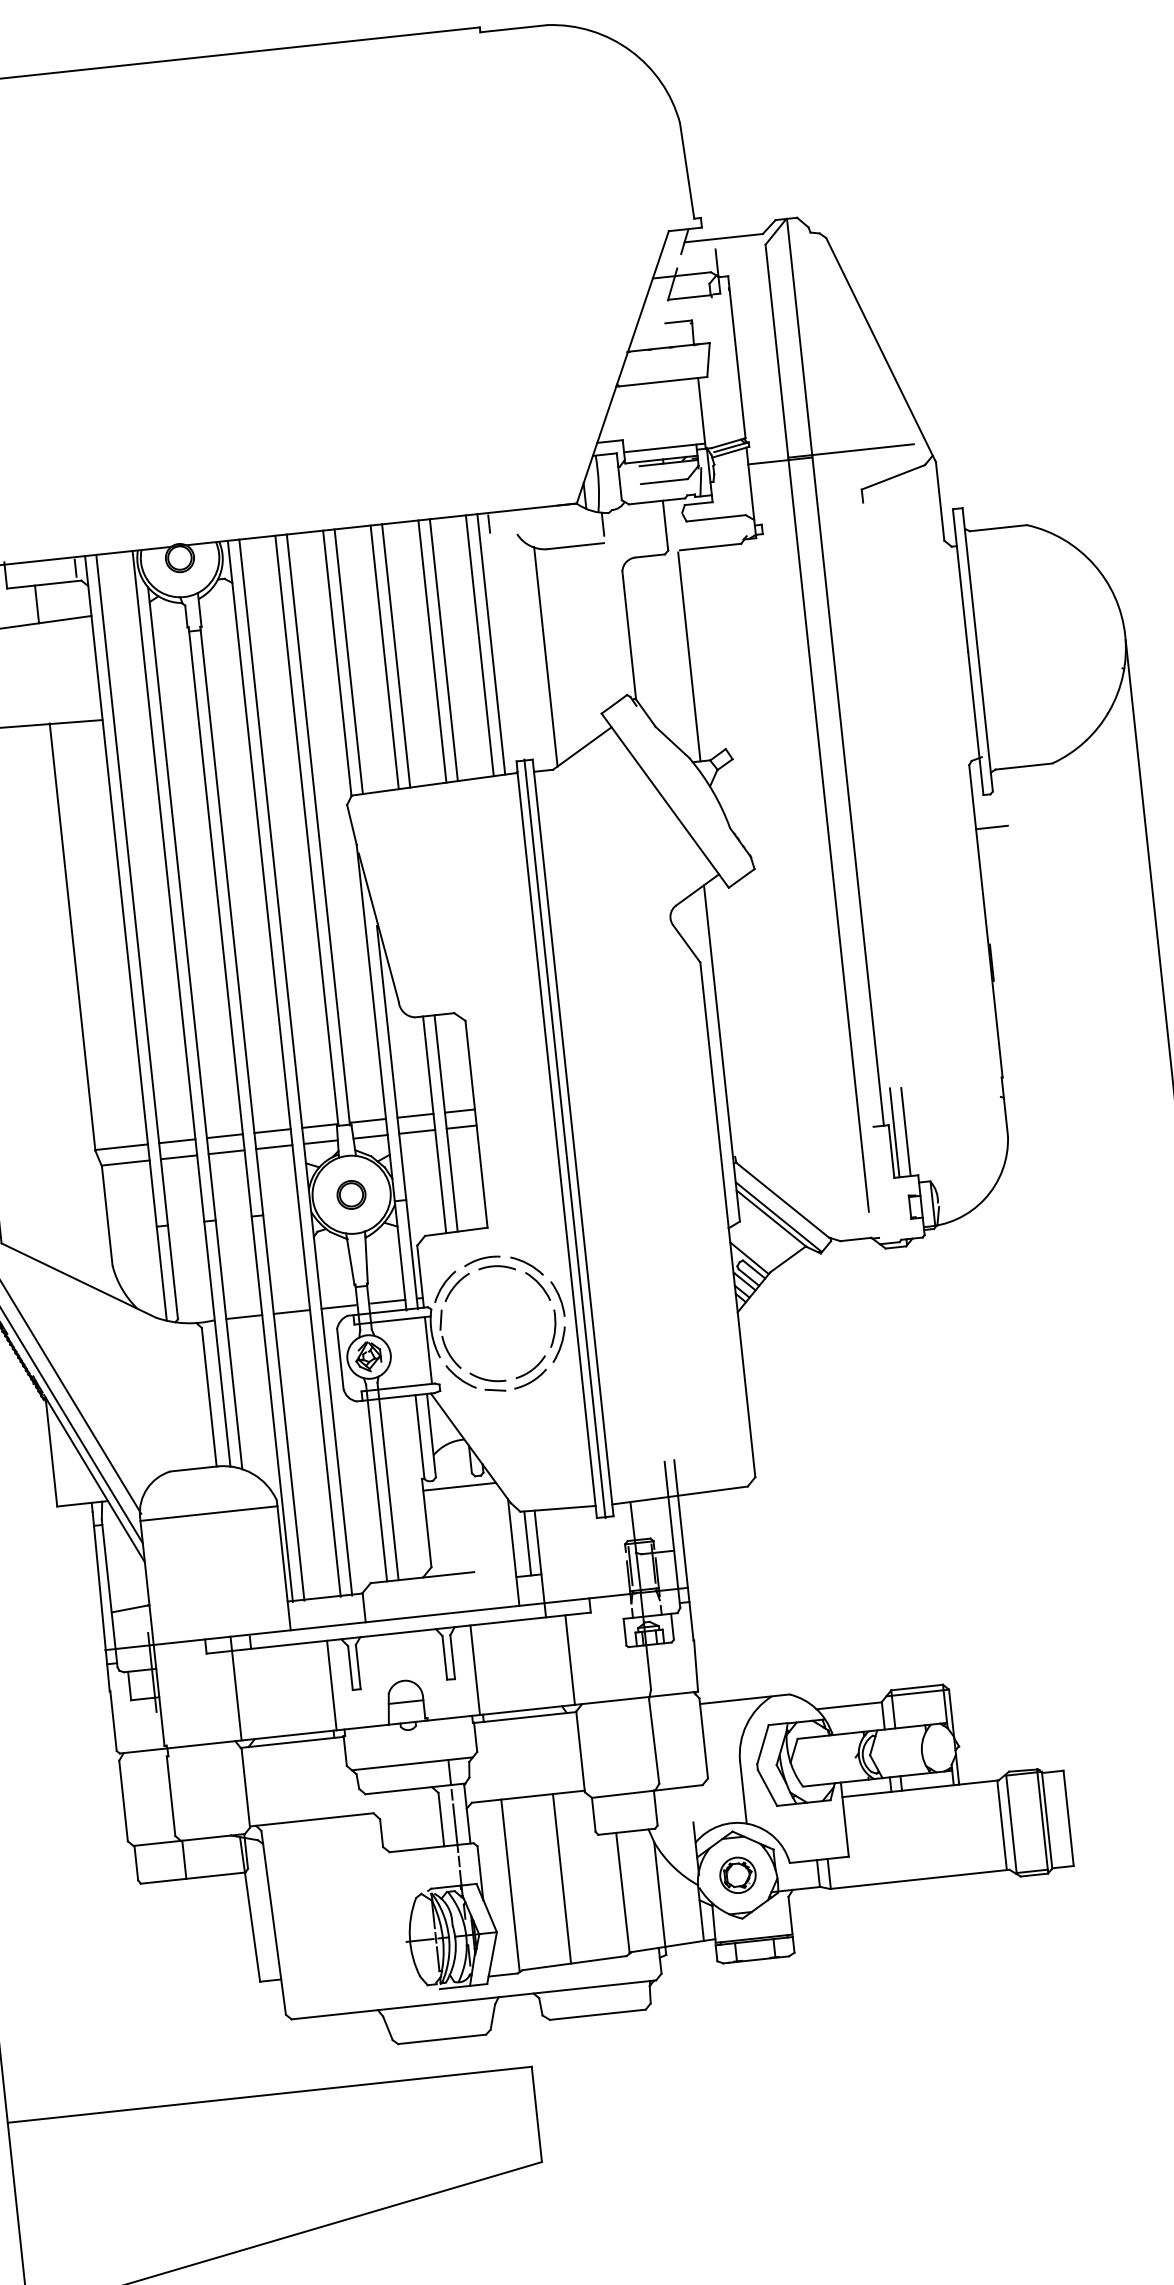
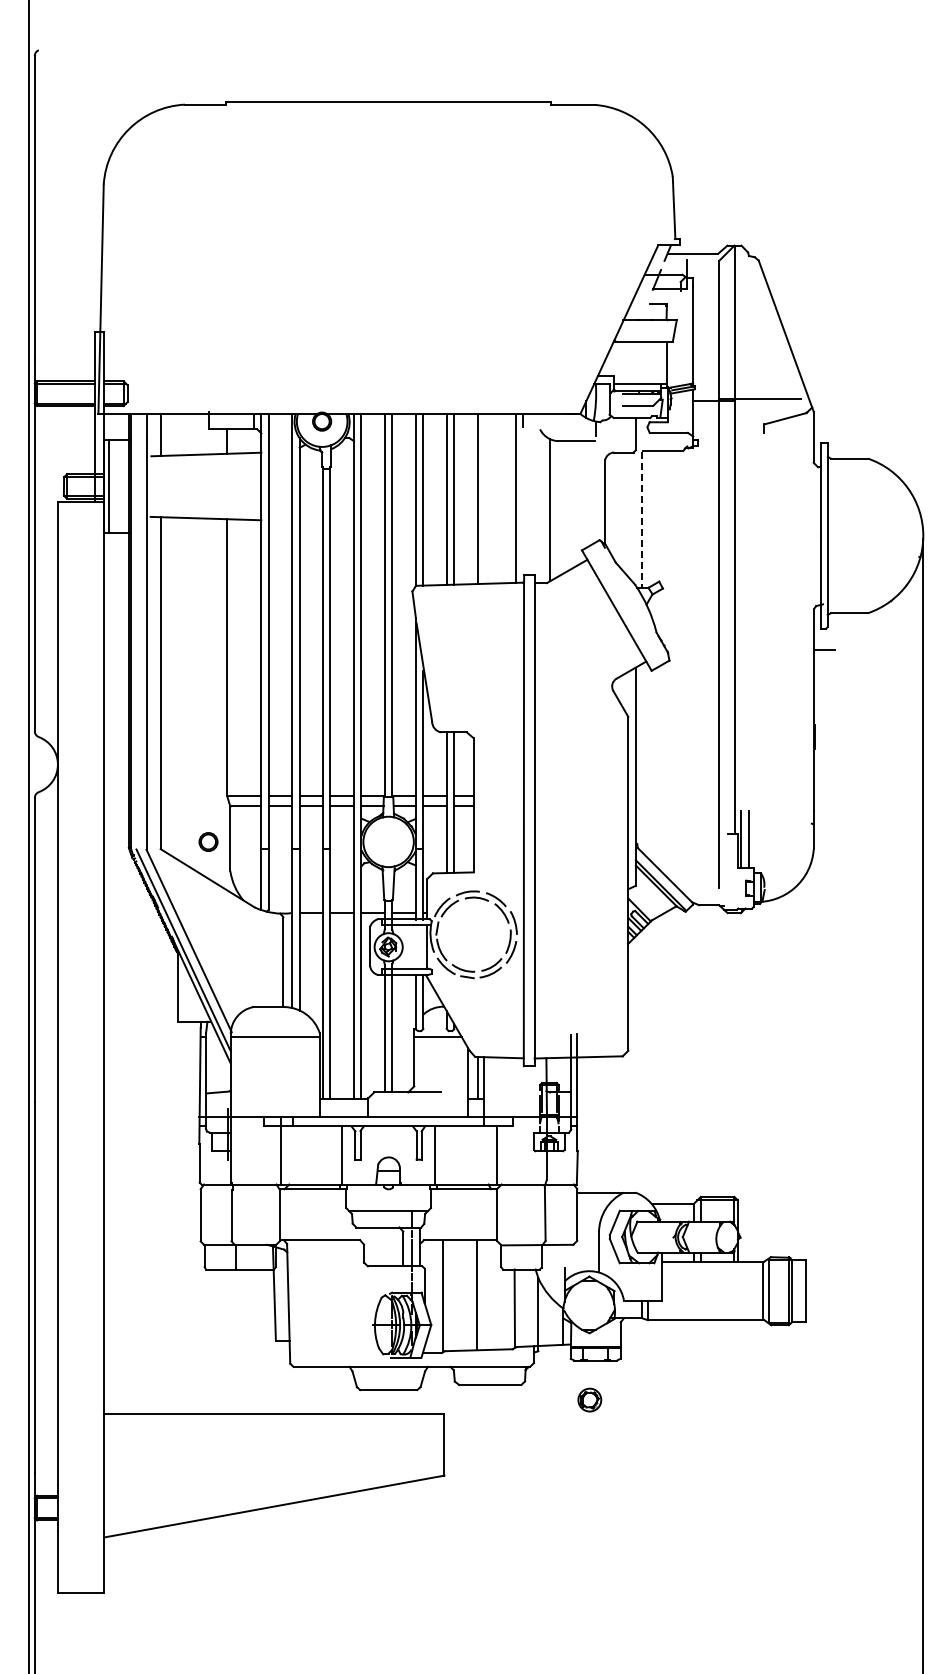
line: (479, 645) -> (508, 498), removed
line: (444, 649) -> (485, 498), removed
line: (689, 657) -> (642, 520), solid -> dashed
line: (565, 1138) -> (529, 820), removed
circle: (351, 1194) -> (208, 841), moved
part: (737, 1874) -> (589, 1399), moved

